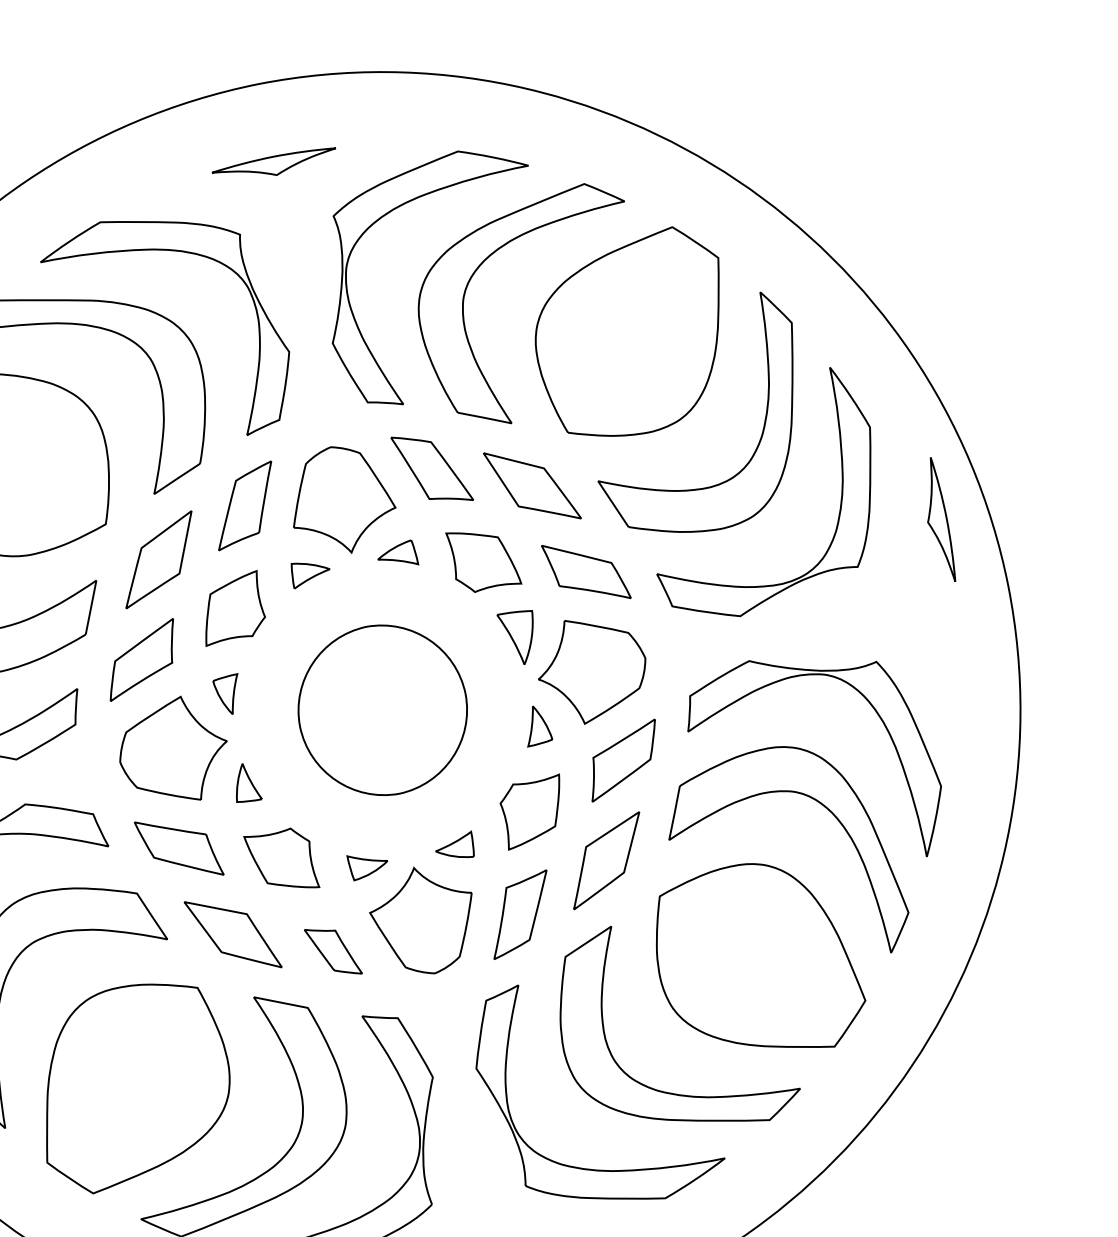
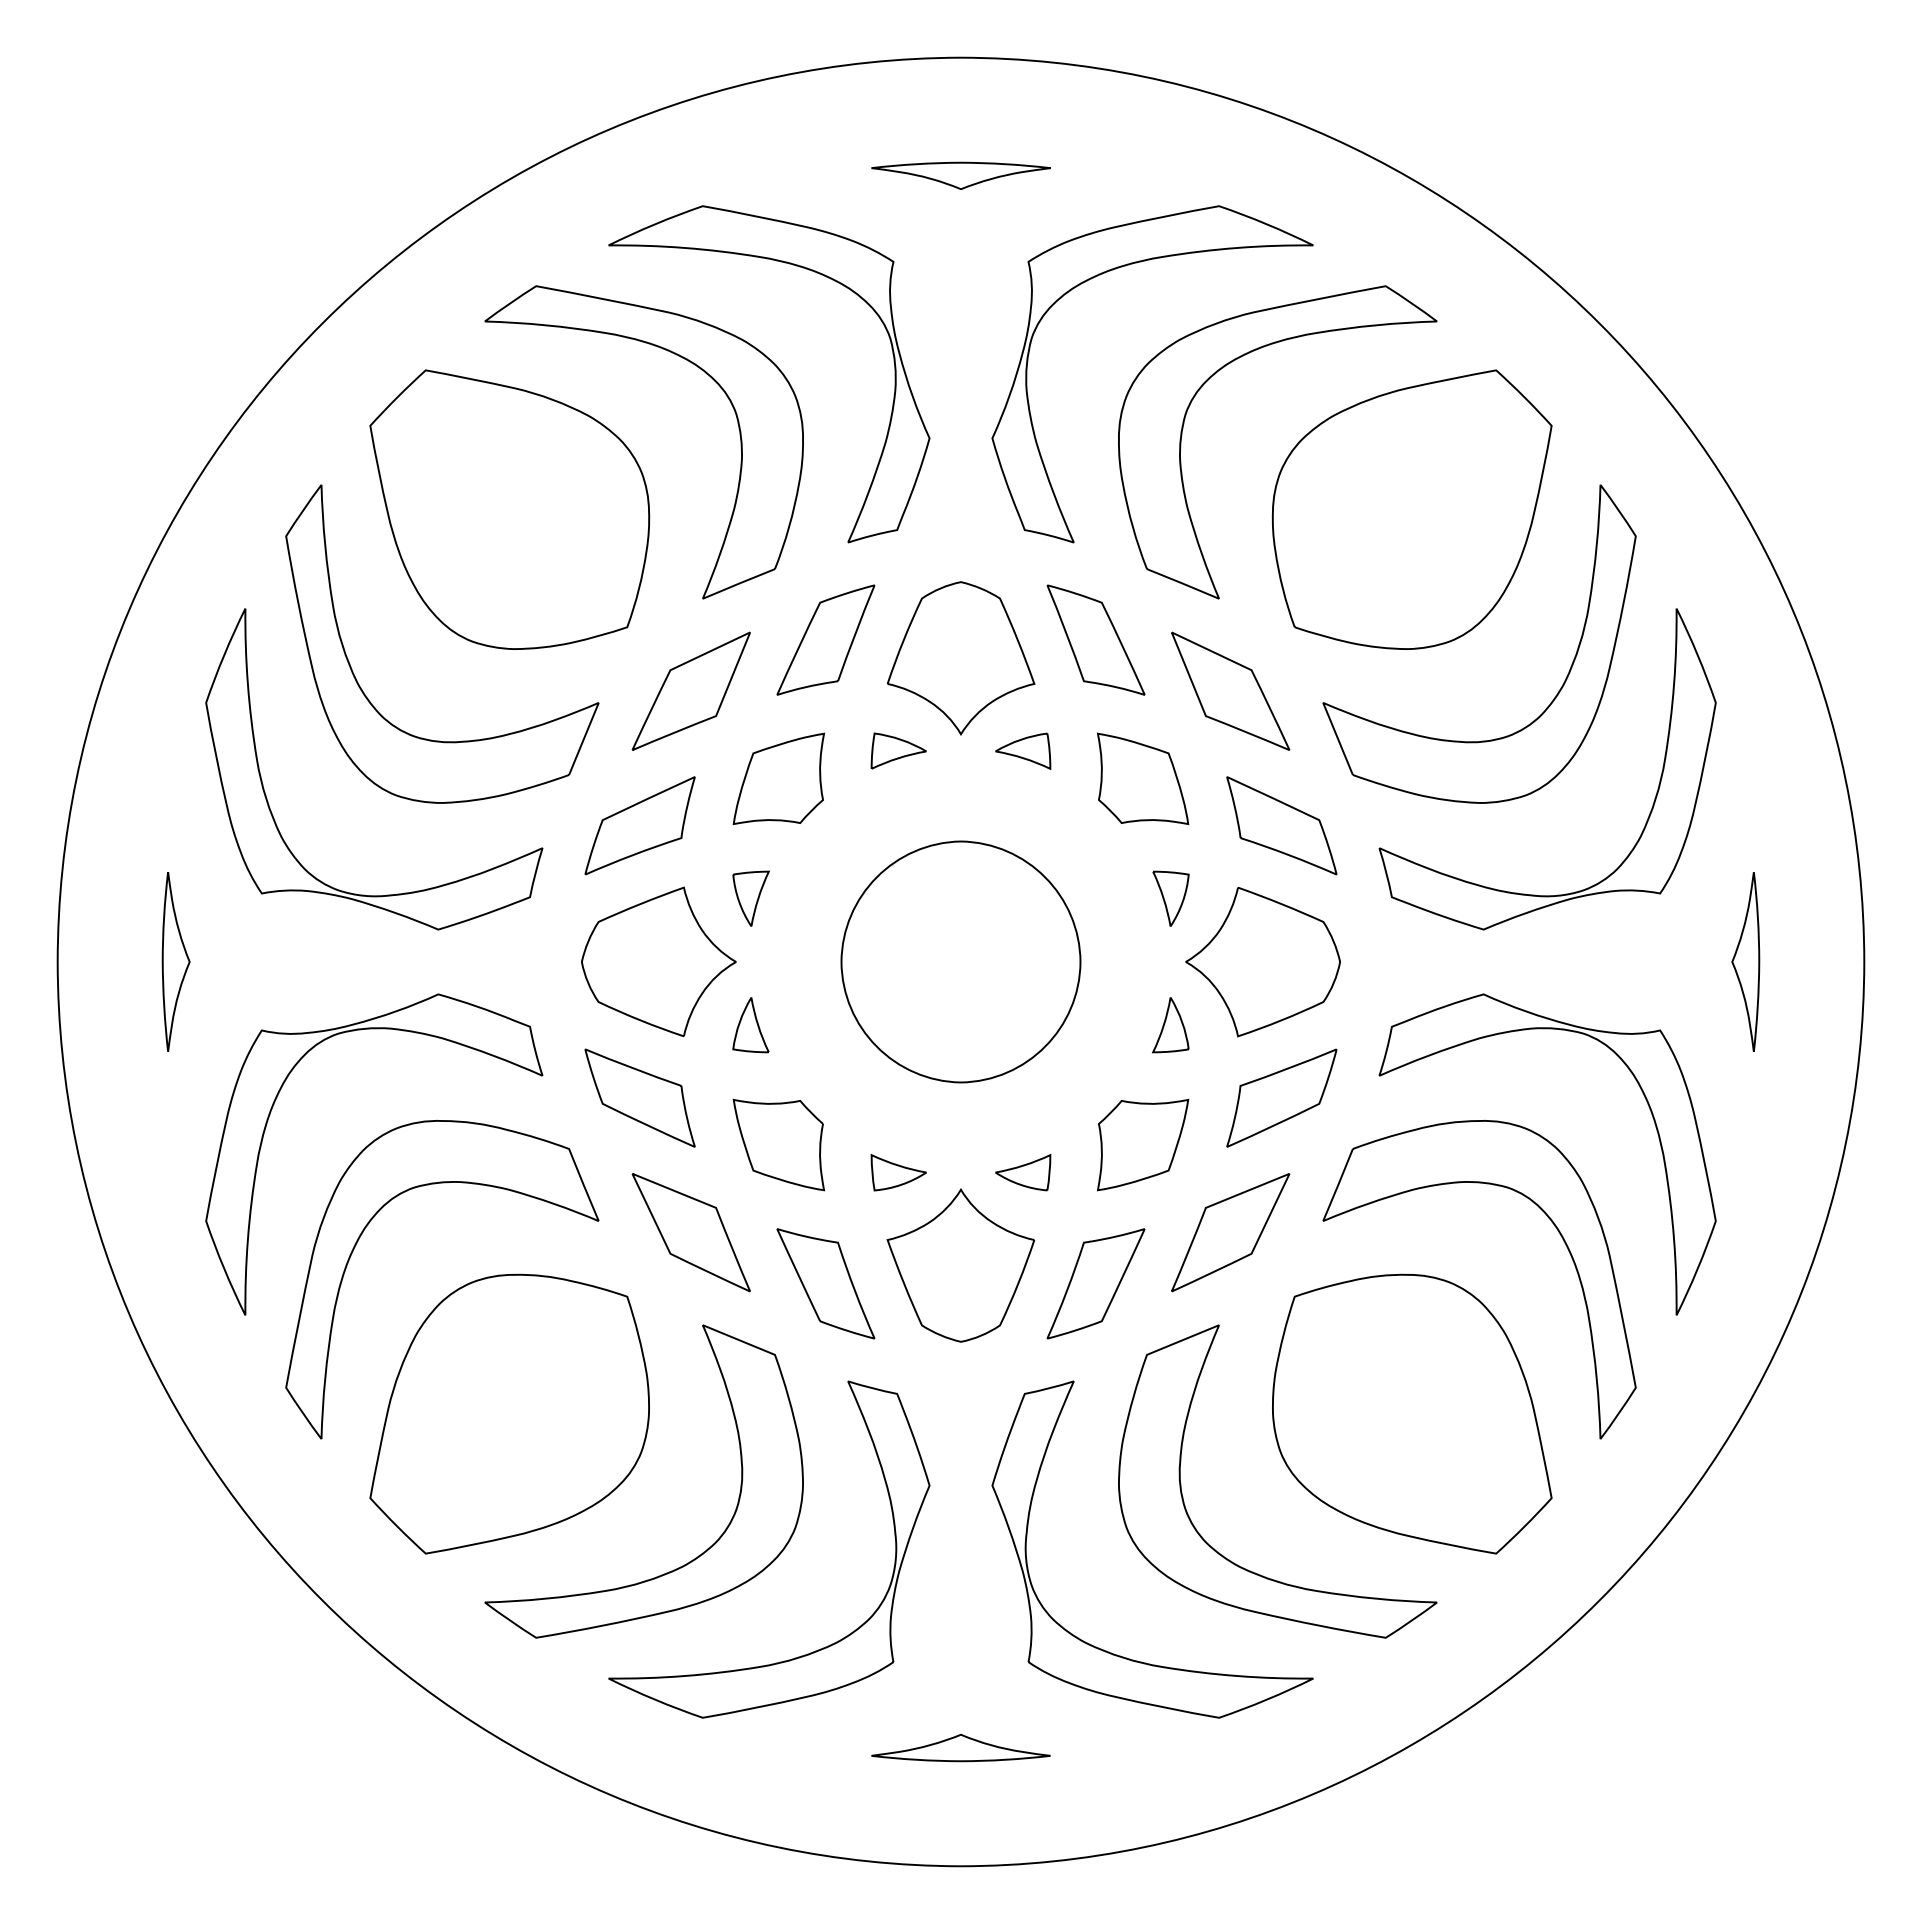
part: (937, 520) -> (1745, 961), moved
part: (519, 637) -> (1170, 898), size x0.71
part: (333, 951) -> (825, 1283), size x1.43

